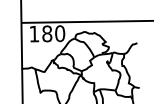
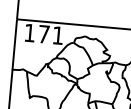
text: (53, 33) -> (50, 34), 180 -> 171

